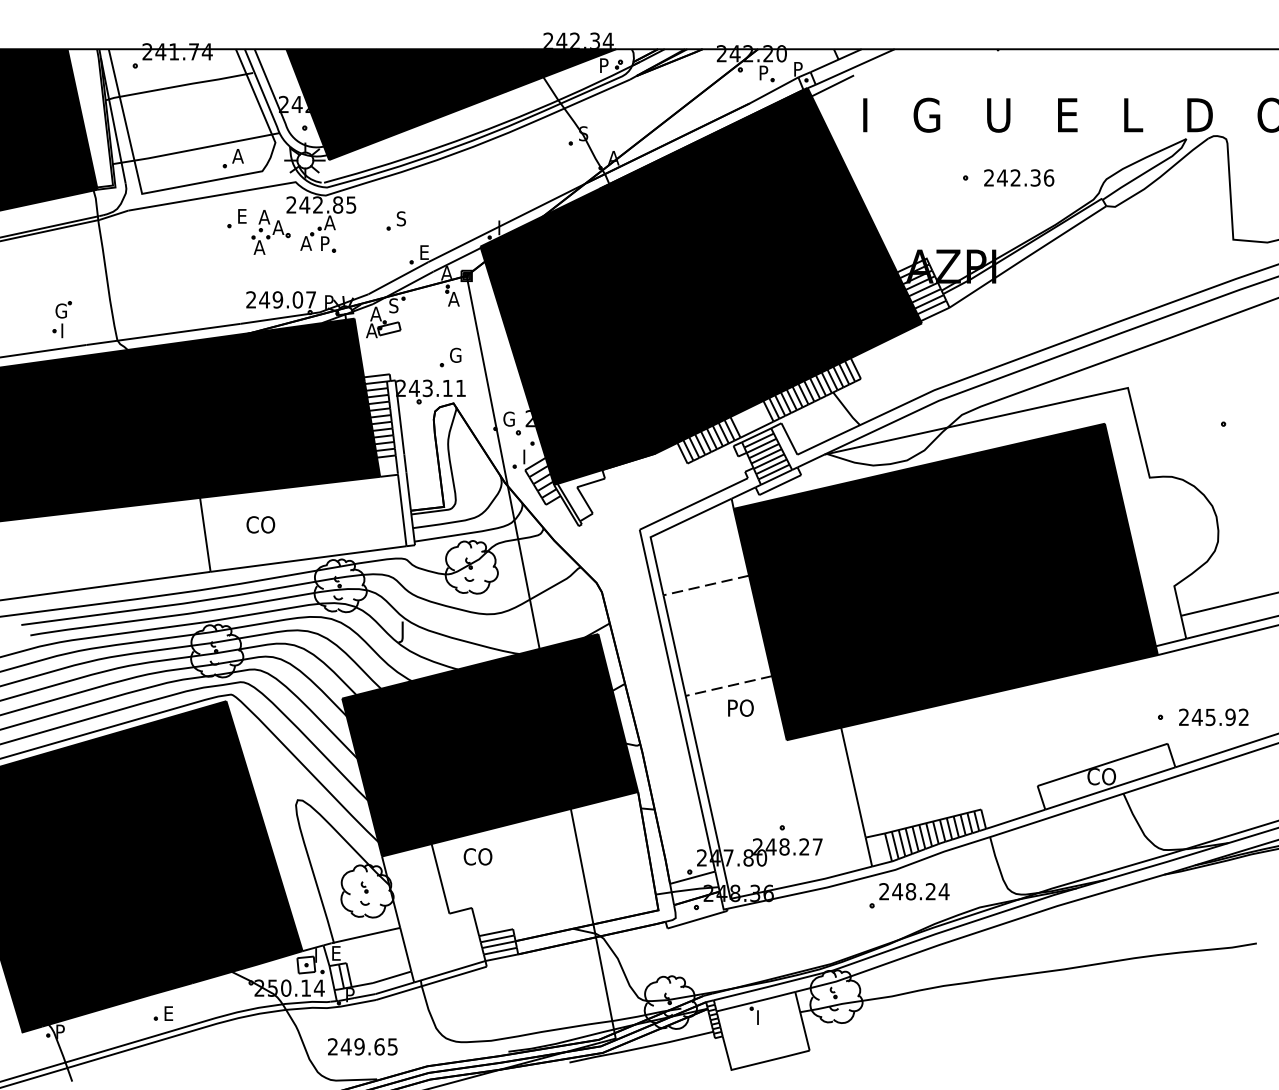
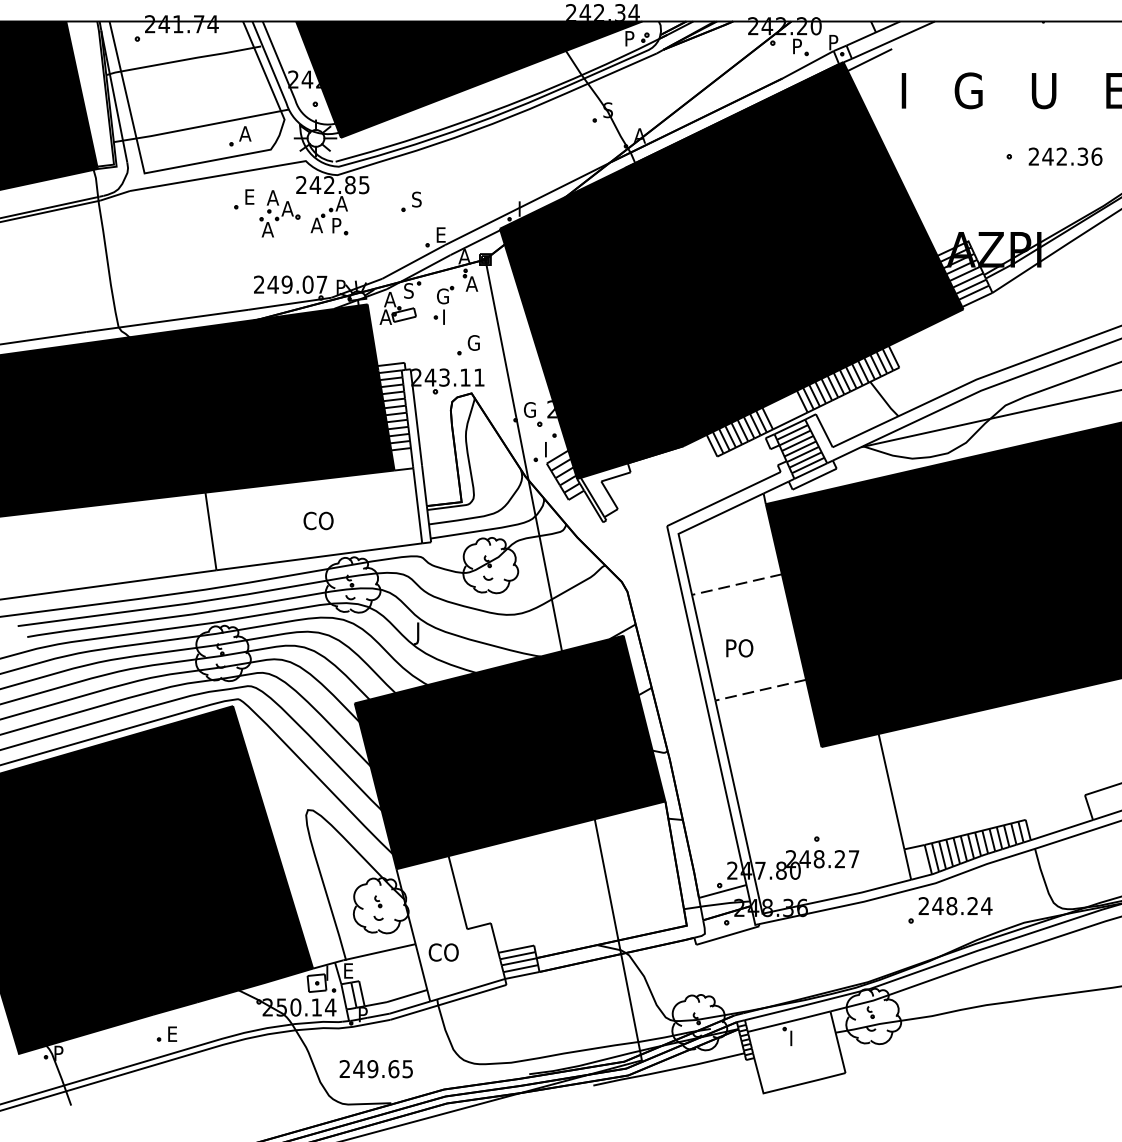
part: (61, 319) -> (443, 305), moved
text: (260, 524) -> (318, 520), moved
text: (740, 707) -> (739, 647), moved
text: (477, 856) -> (443, 952), moved

